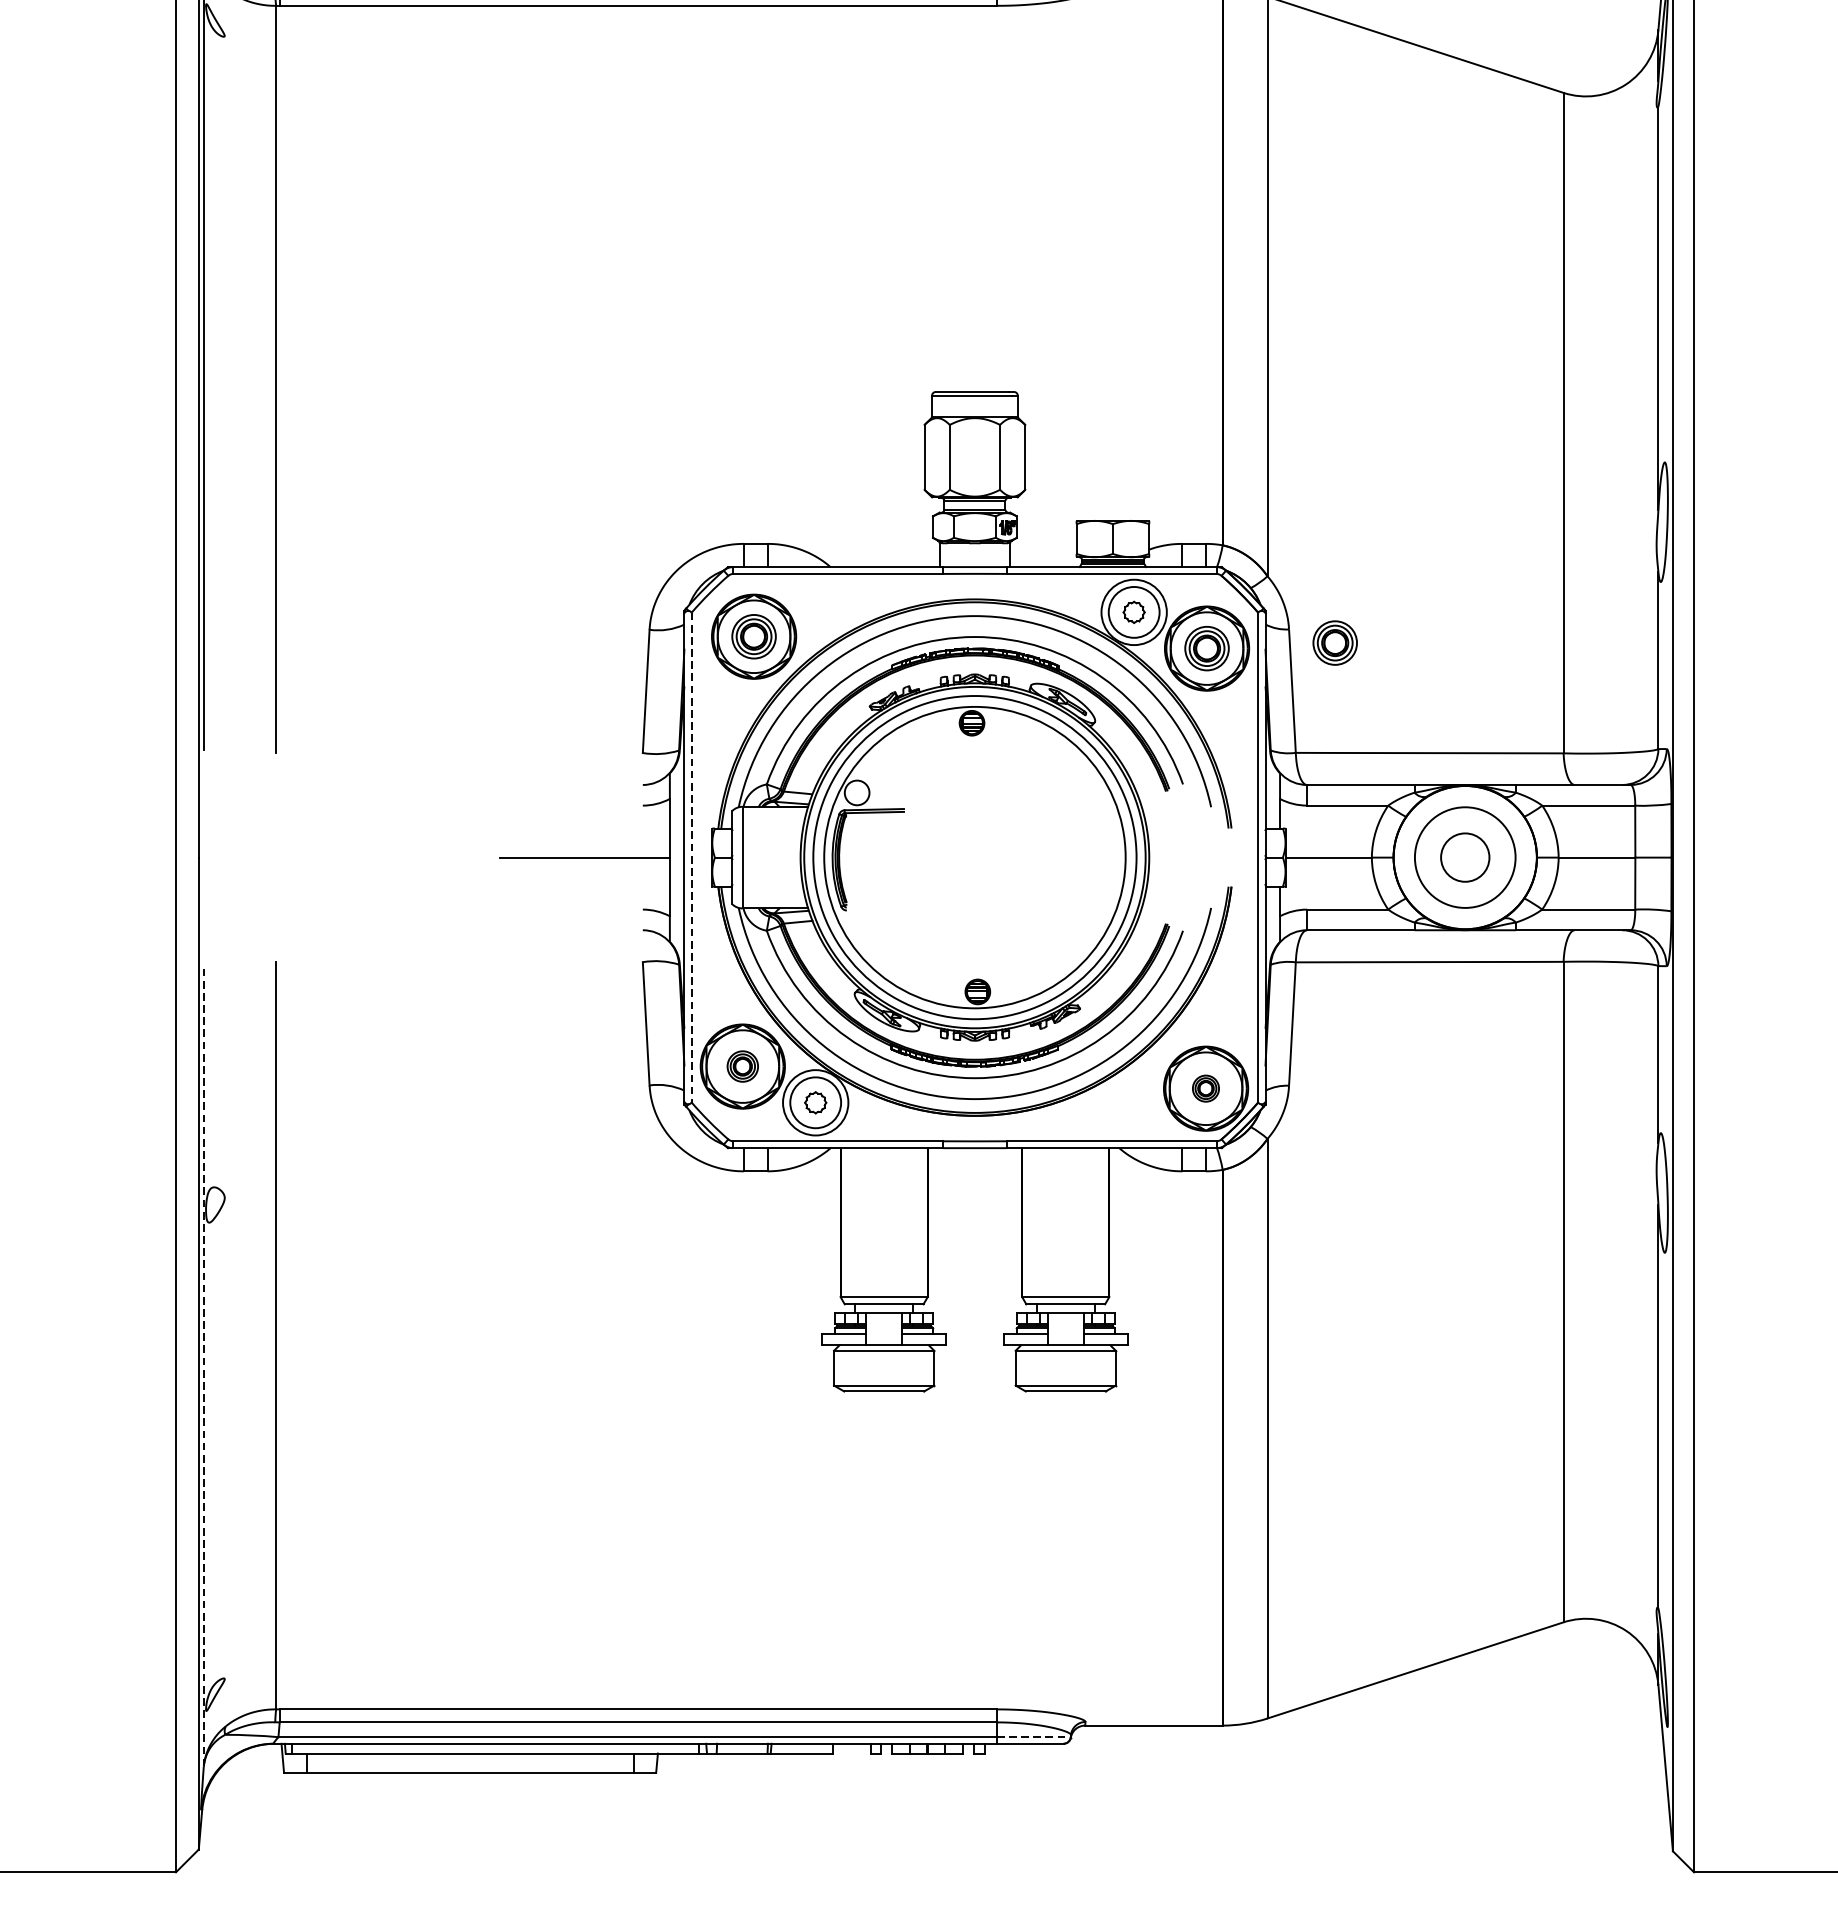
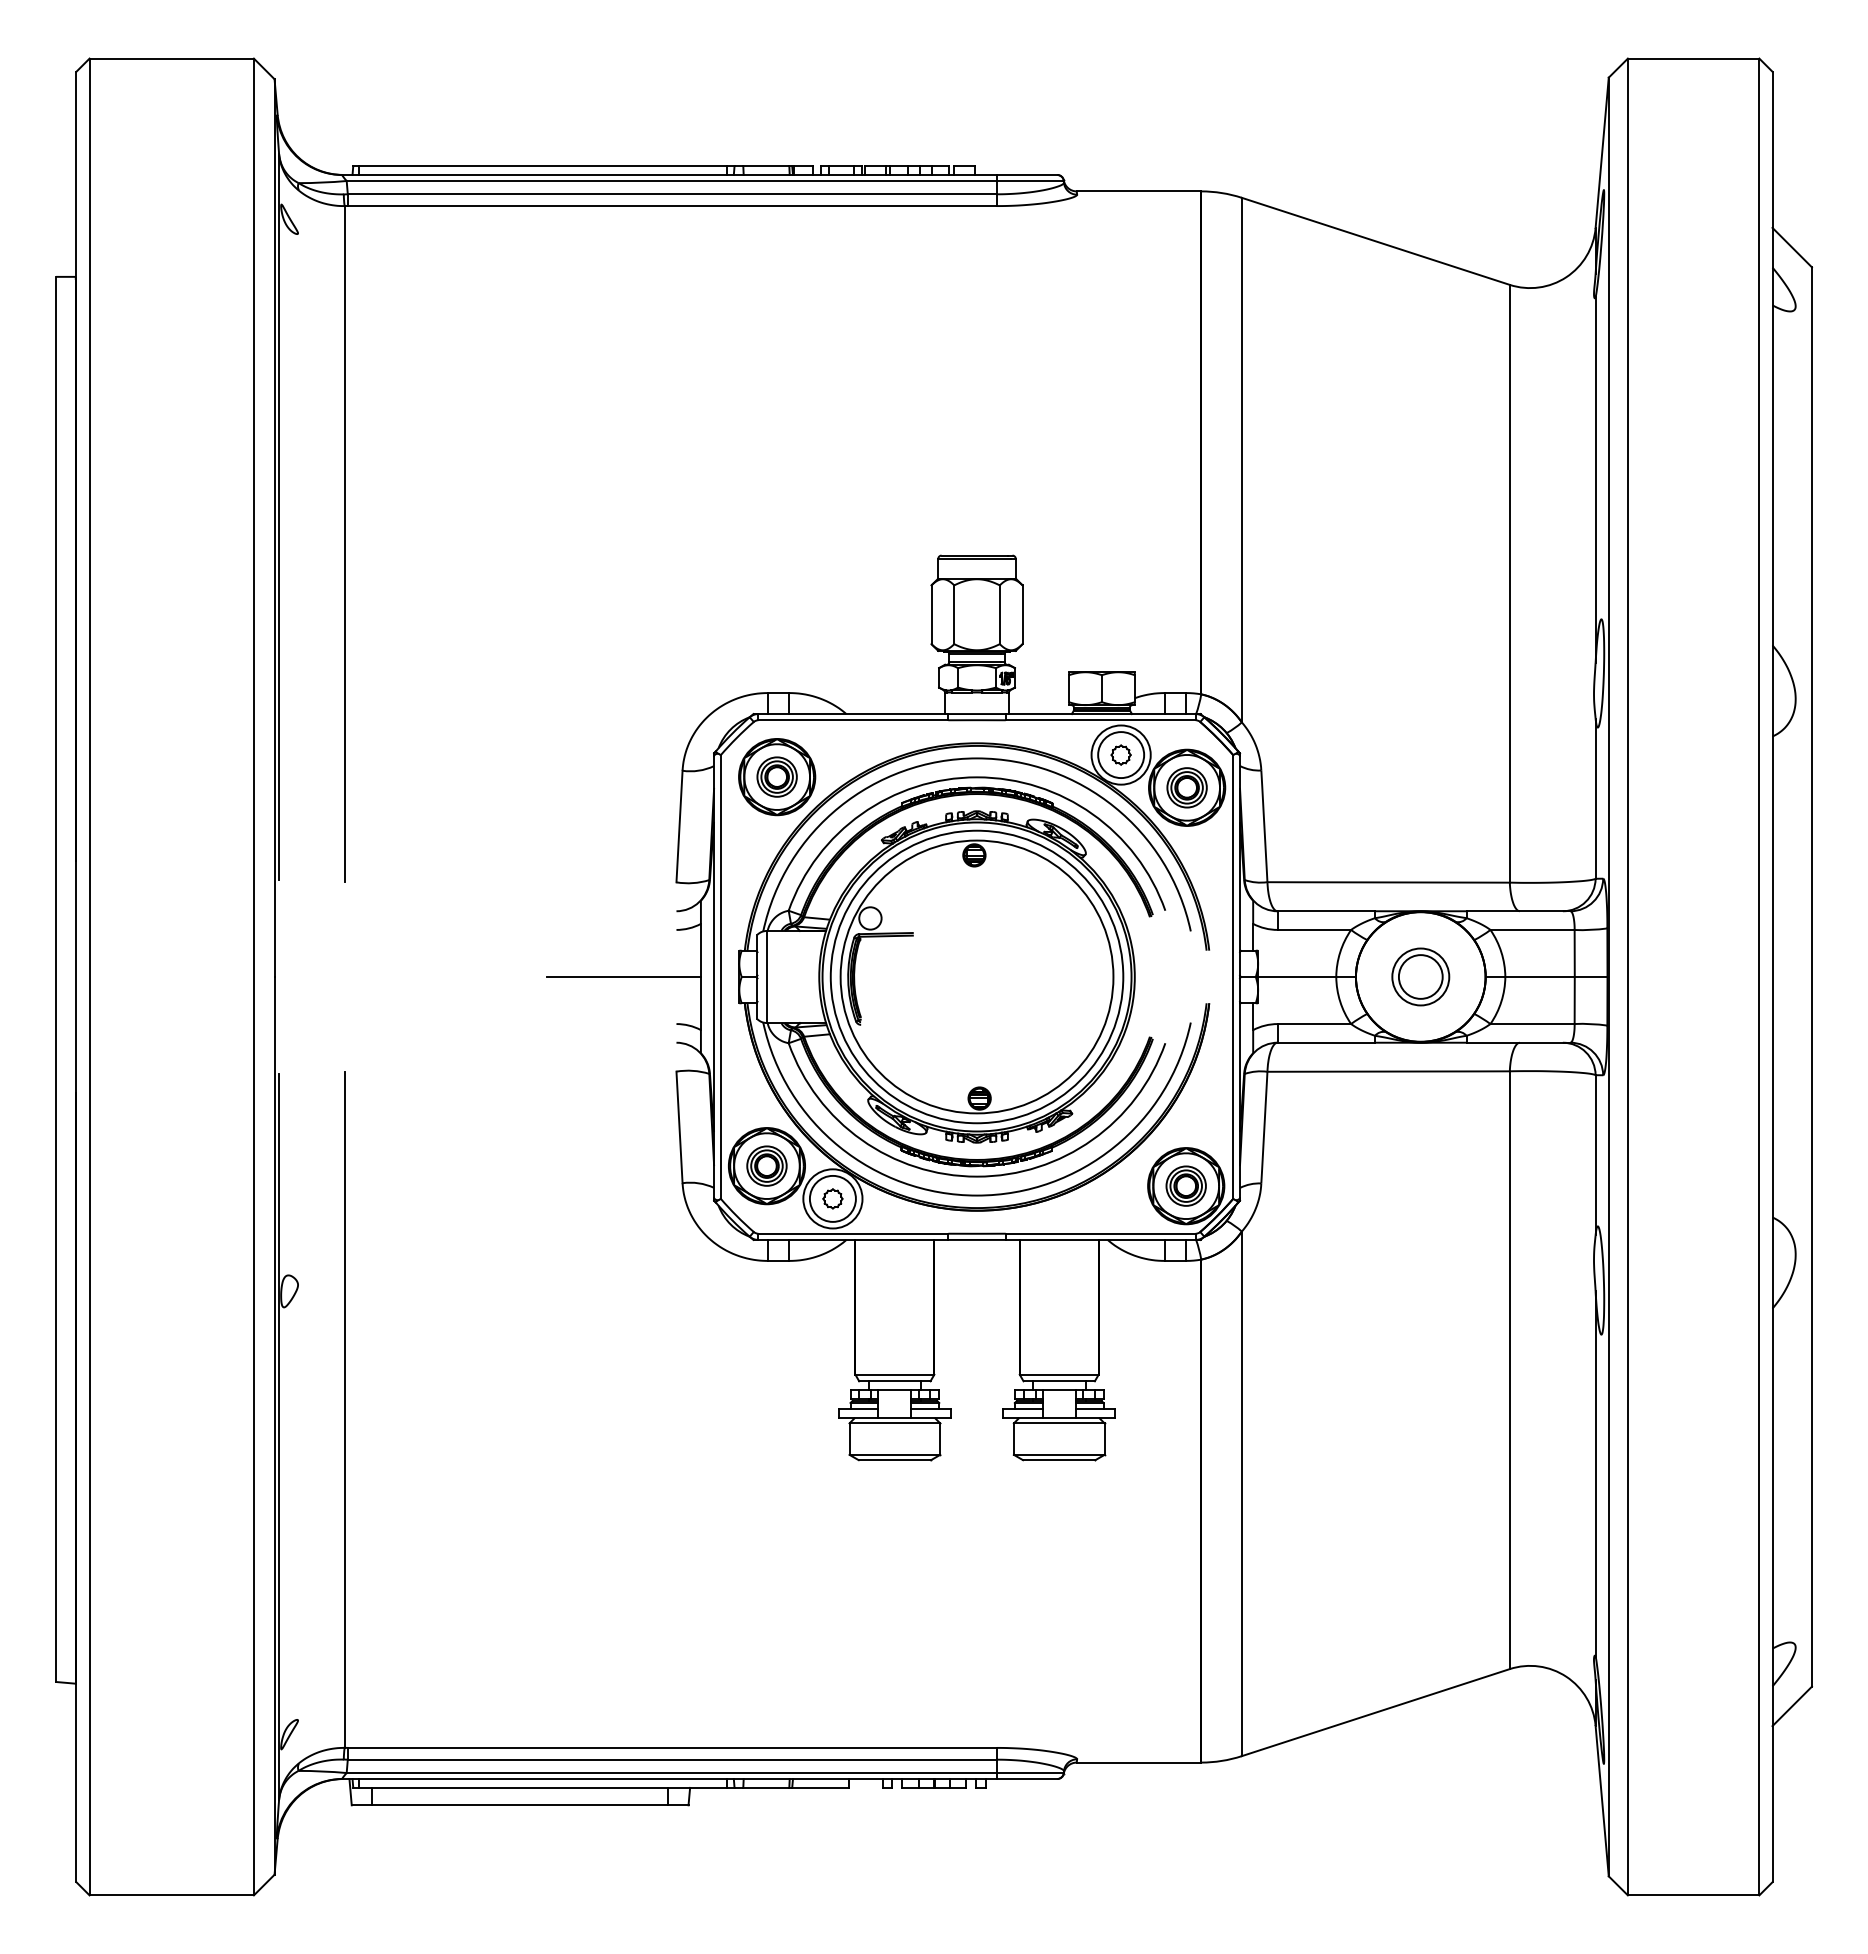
part: (1334, 642) -> (1302, 782), removed
circle: (1464, 857) -> (1420, 976), size x0.62
line: (691, 858) -> (720, 977), dashed -> solid
part: (742, 1065) -> (766, 1165), size x1.43
part: (1205, 1087) -> (1185, 1185), size x1.67
line: (204, 1365) -> (279, 1436), dashed -> solid
line: (1034, 1737) -> (1030, 1773), dashed -> solid

